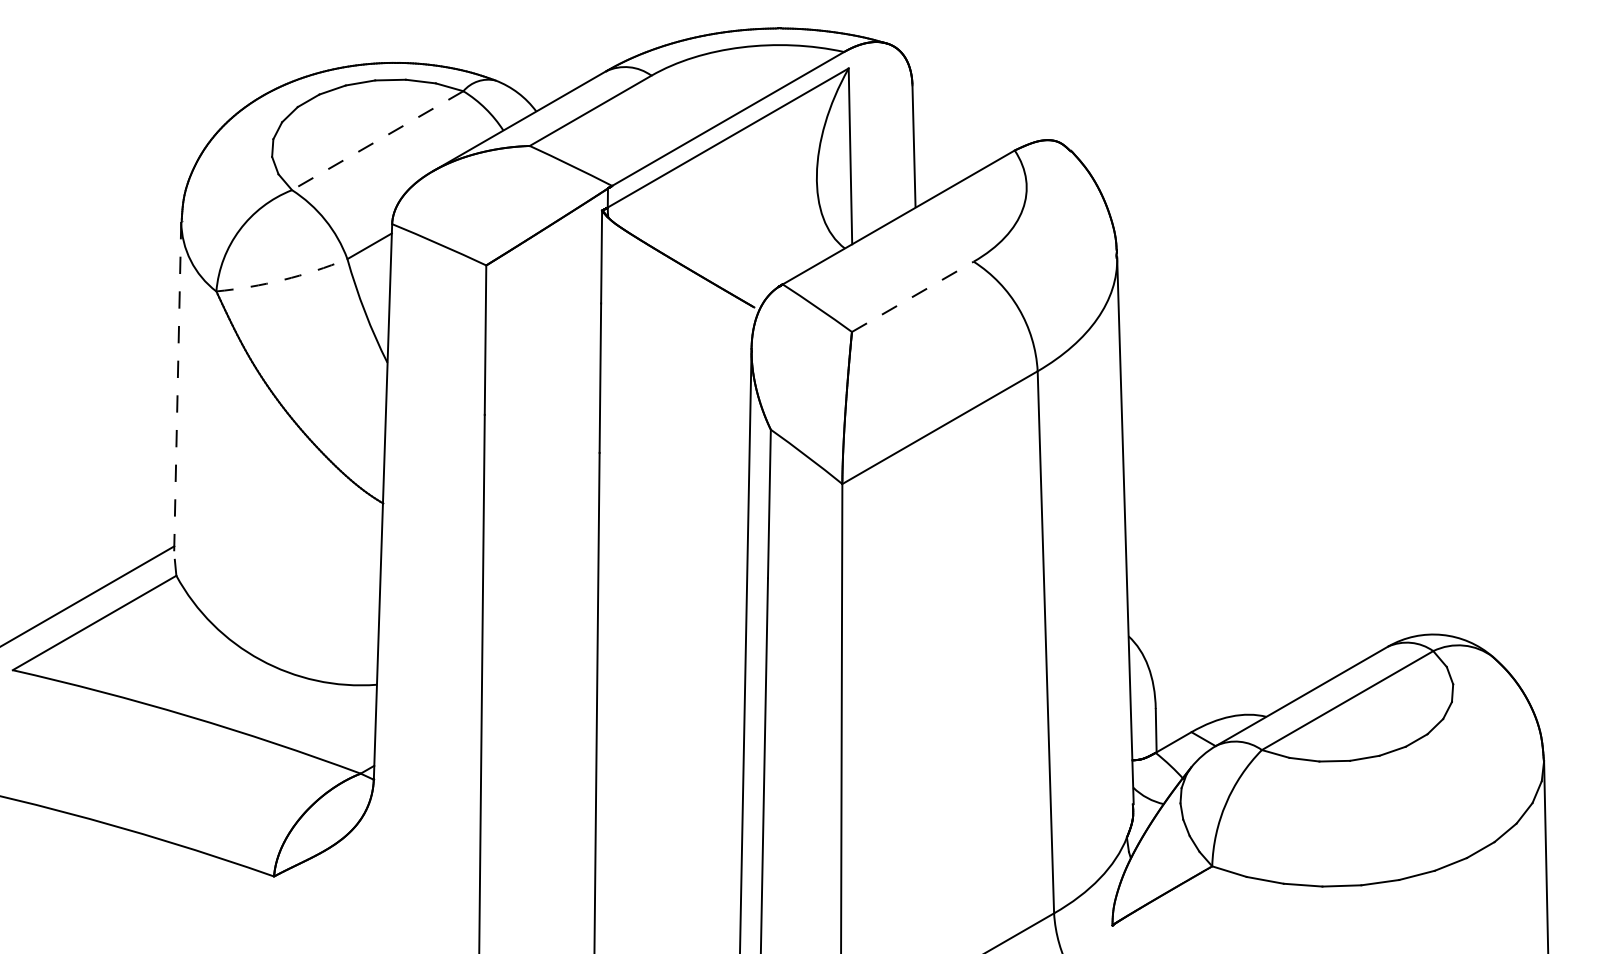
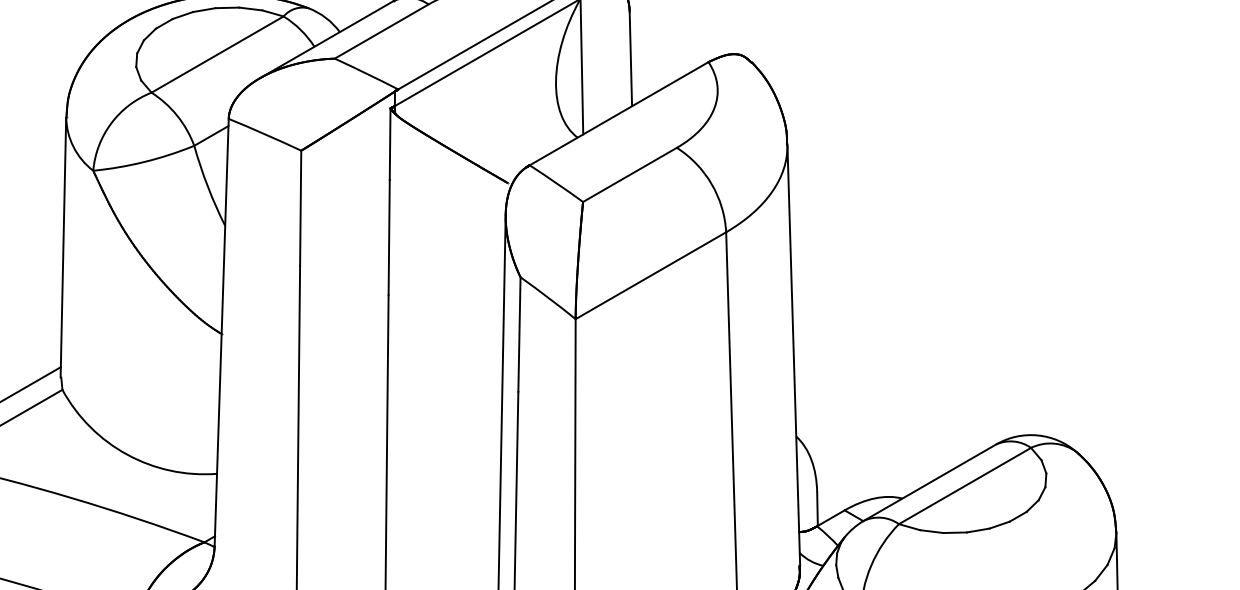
line: (377, 140) -> (217, 54), dashed -> solid
arc: (283, 280) -> (145, 162), dashed -> solid
line: (913, 296) -> (630, 174), dashed -> solid
line: (177, 390) -> (63, 247), dashed -> solid

